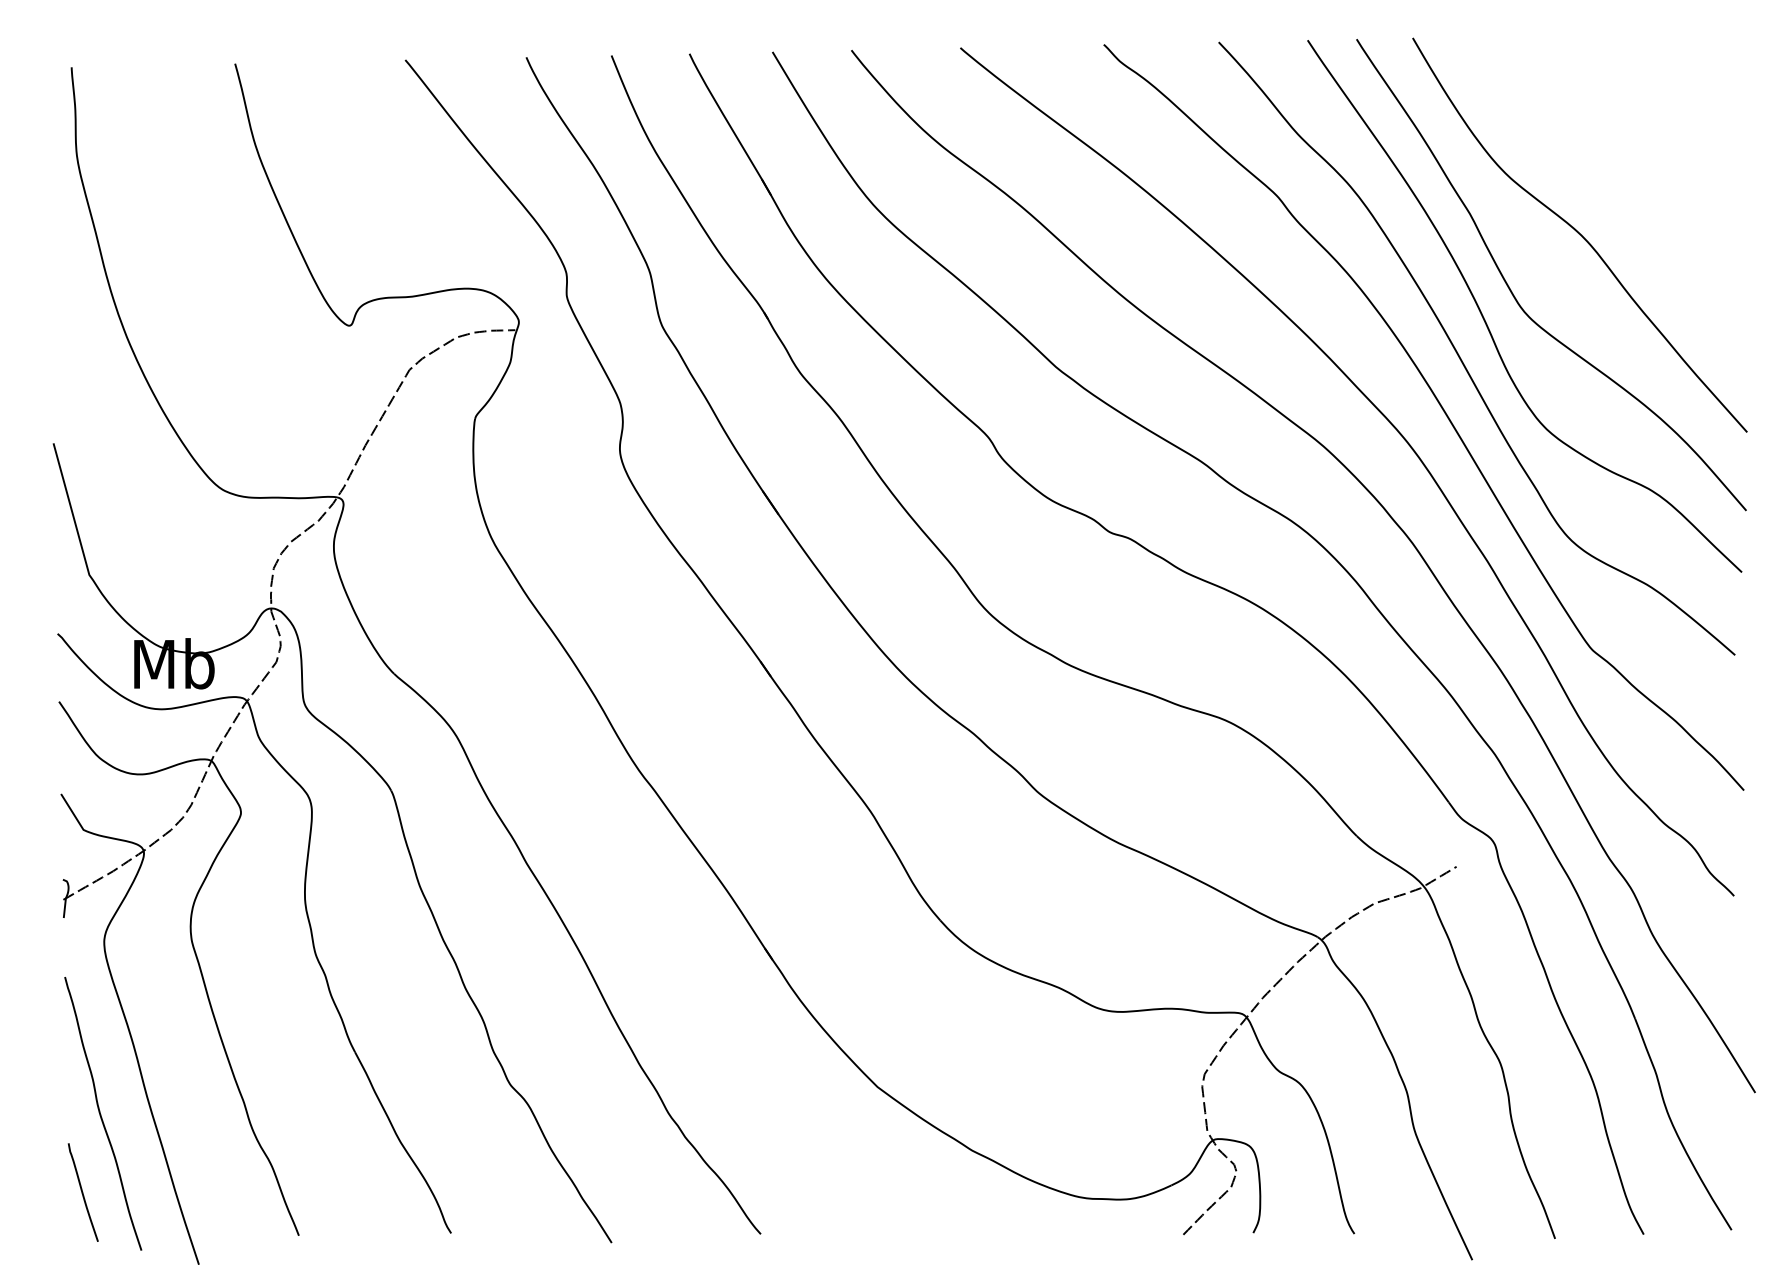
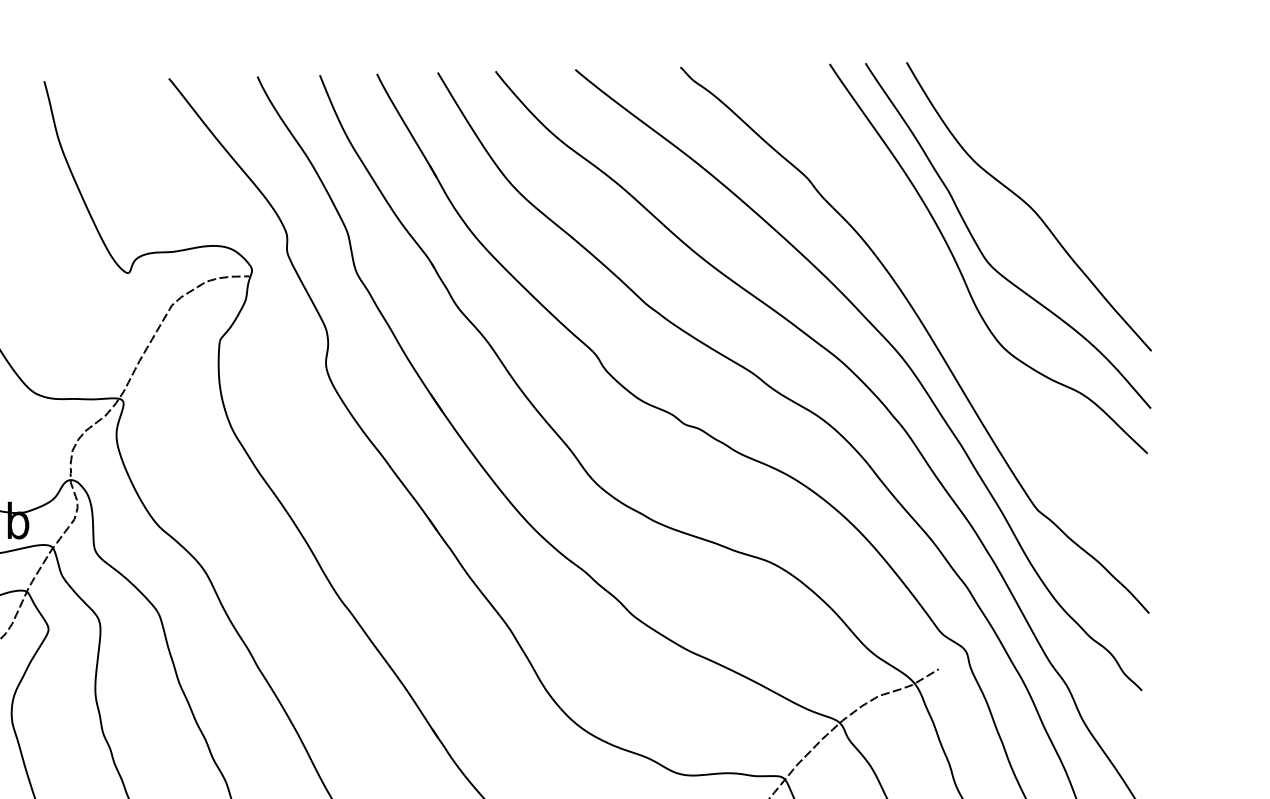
curve: (1460, 356) -> (941, 295), removed

